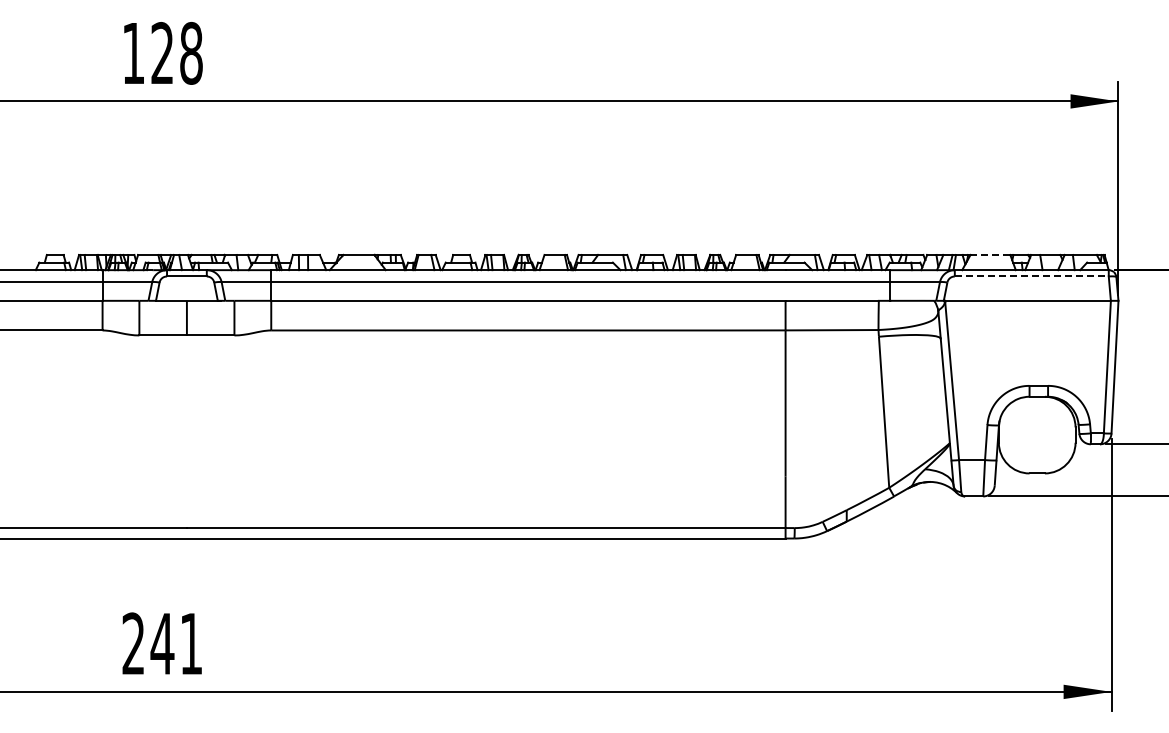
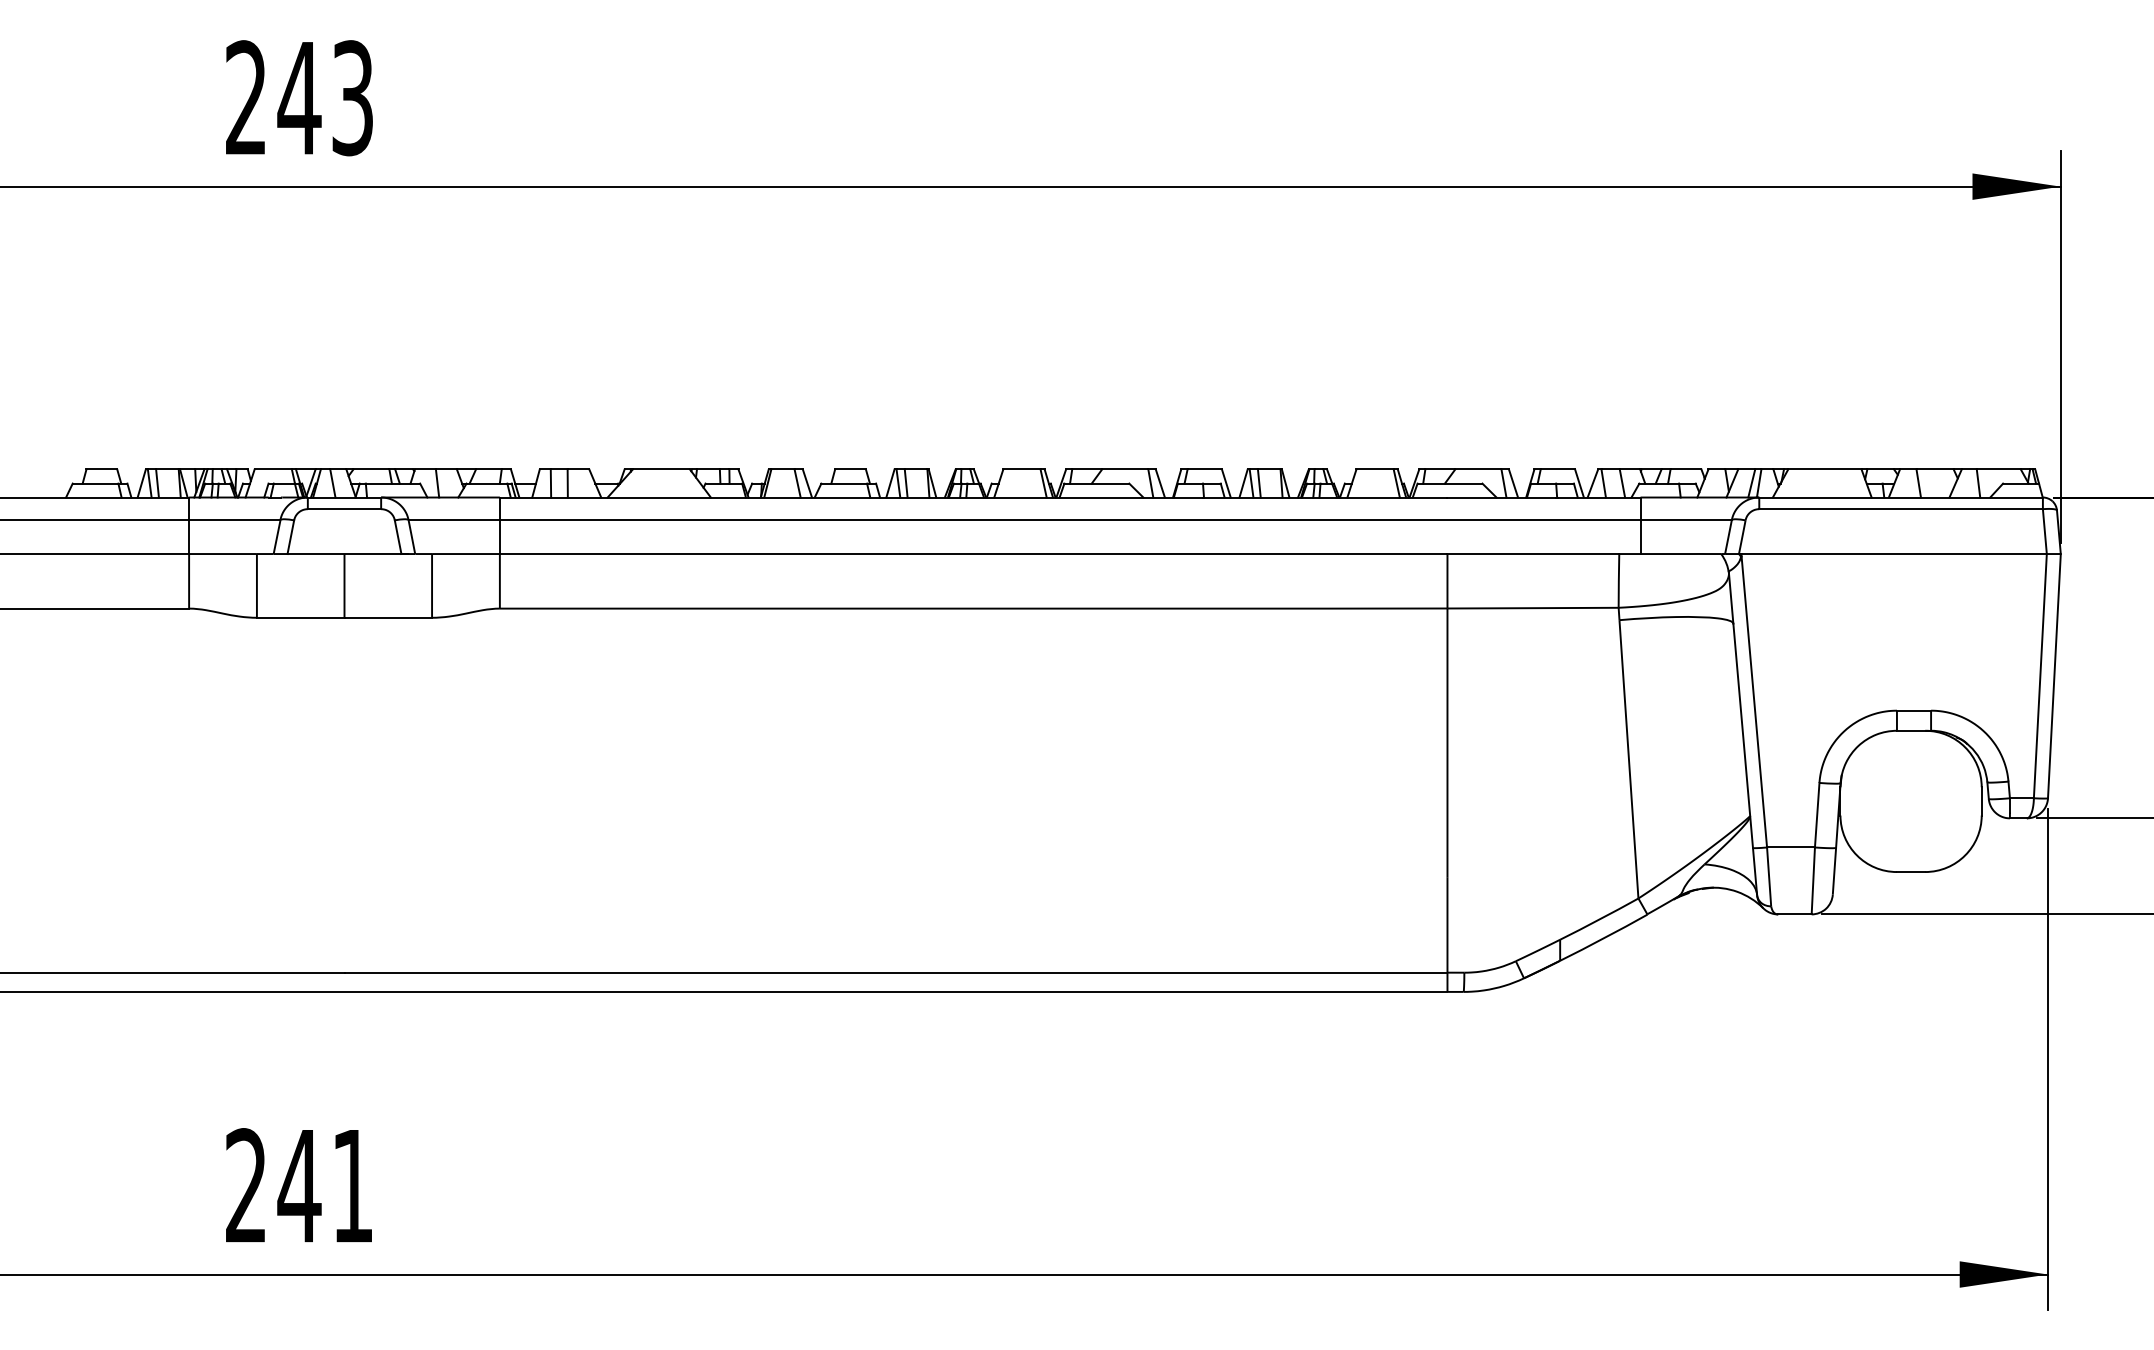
text: (162, 52) -> (299, 96), 128 -> 243
line: (990, 254) -> (1825, 468), dashed -> solid
line: (1031, 276) -> (1900, 509), dashed -> solid

